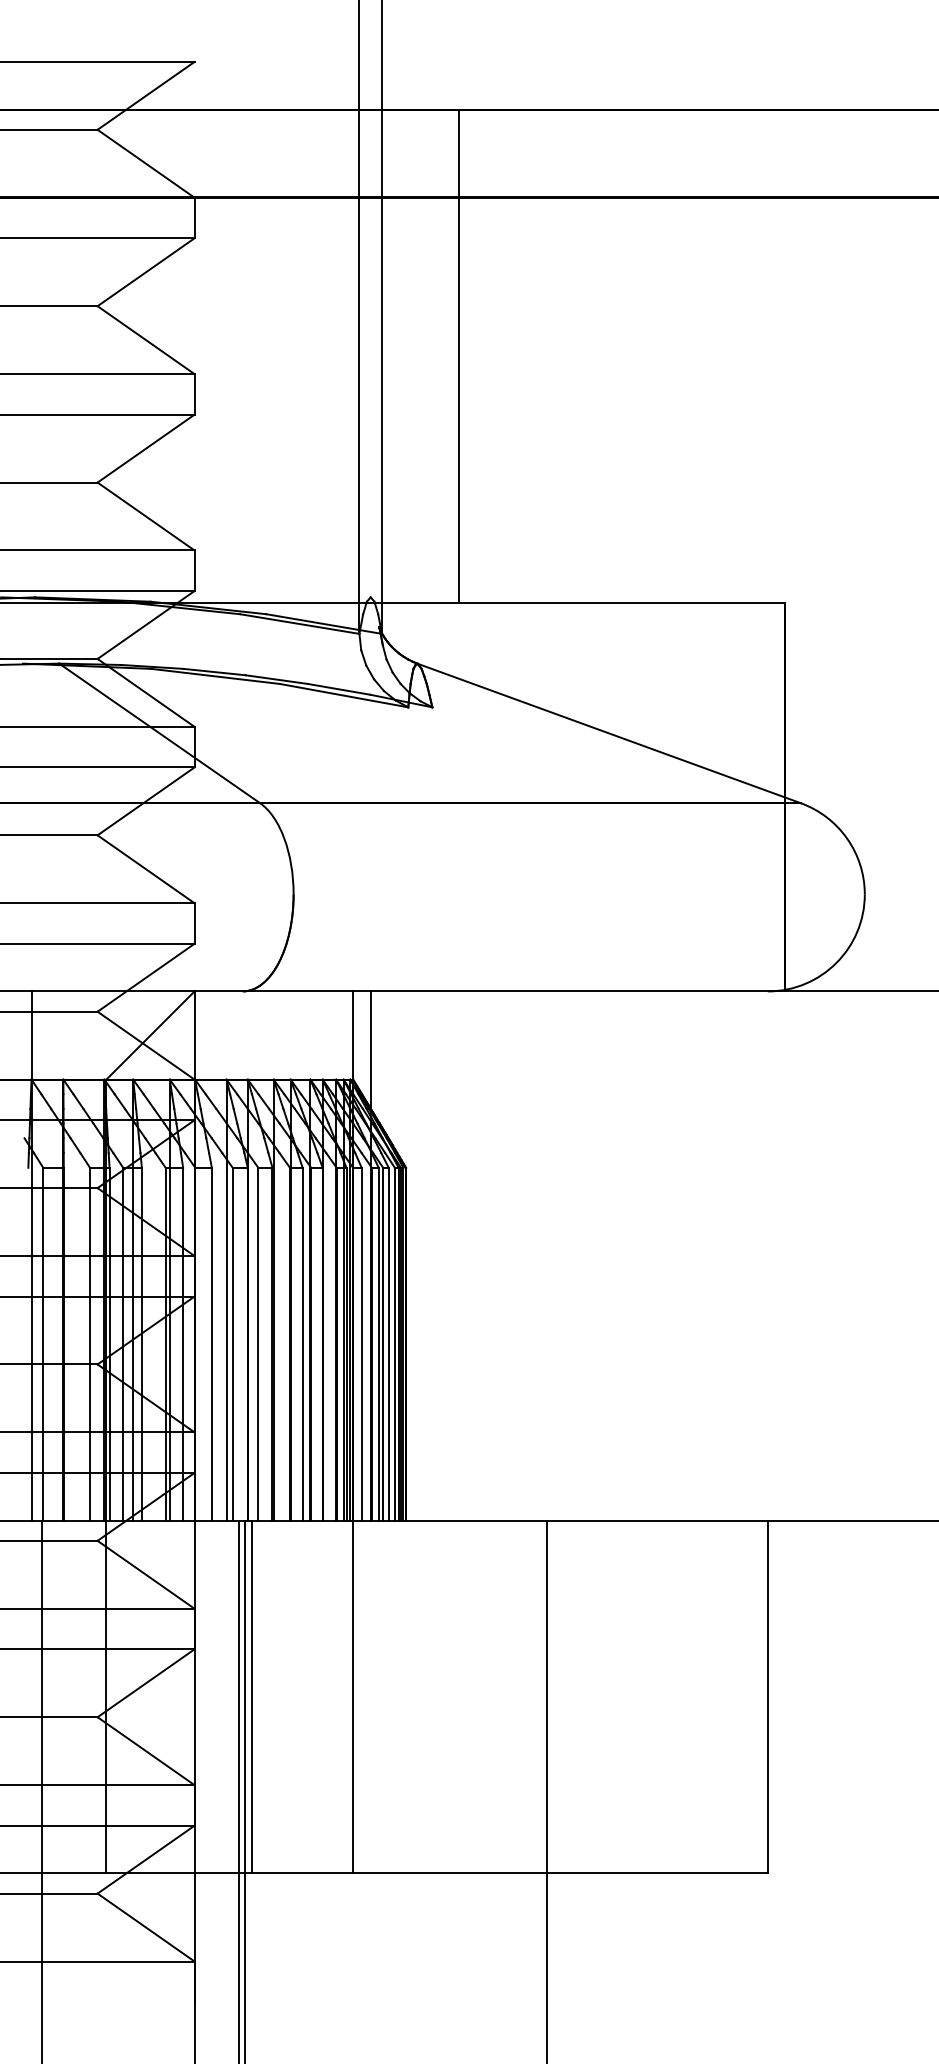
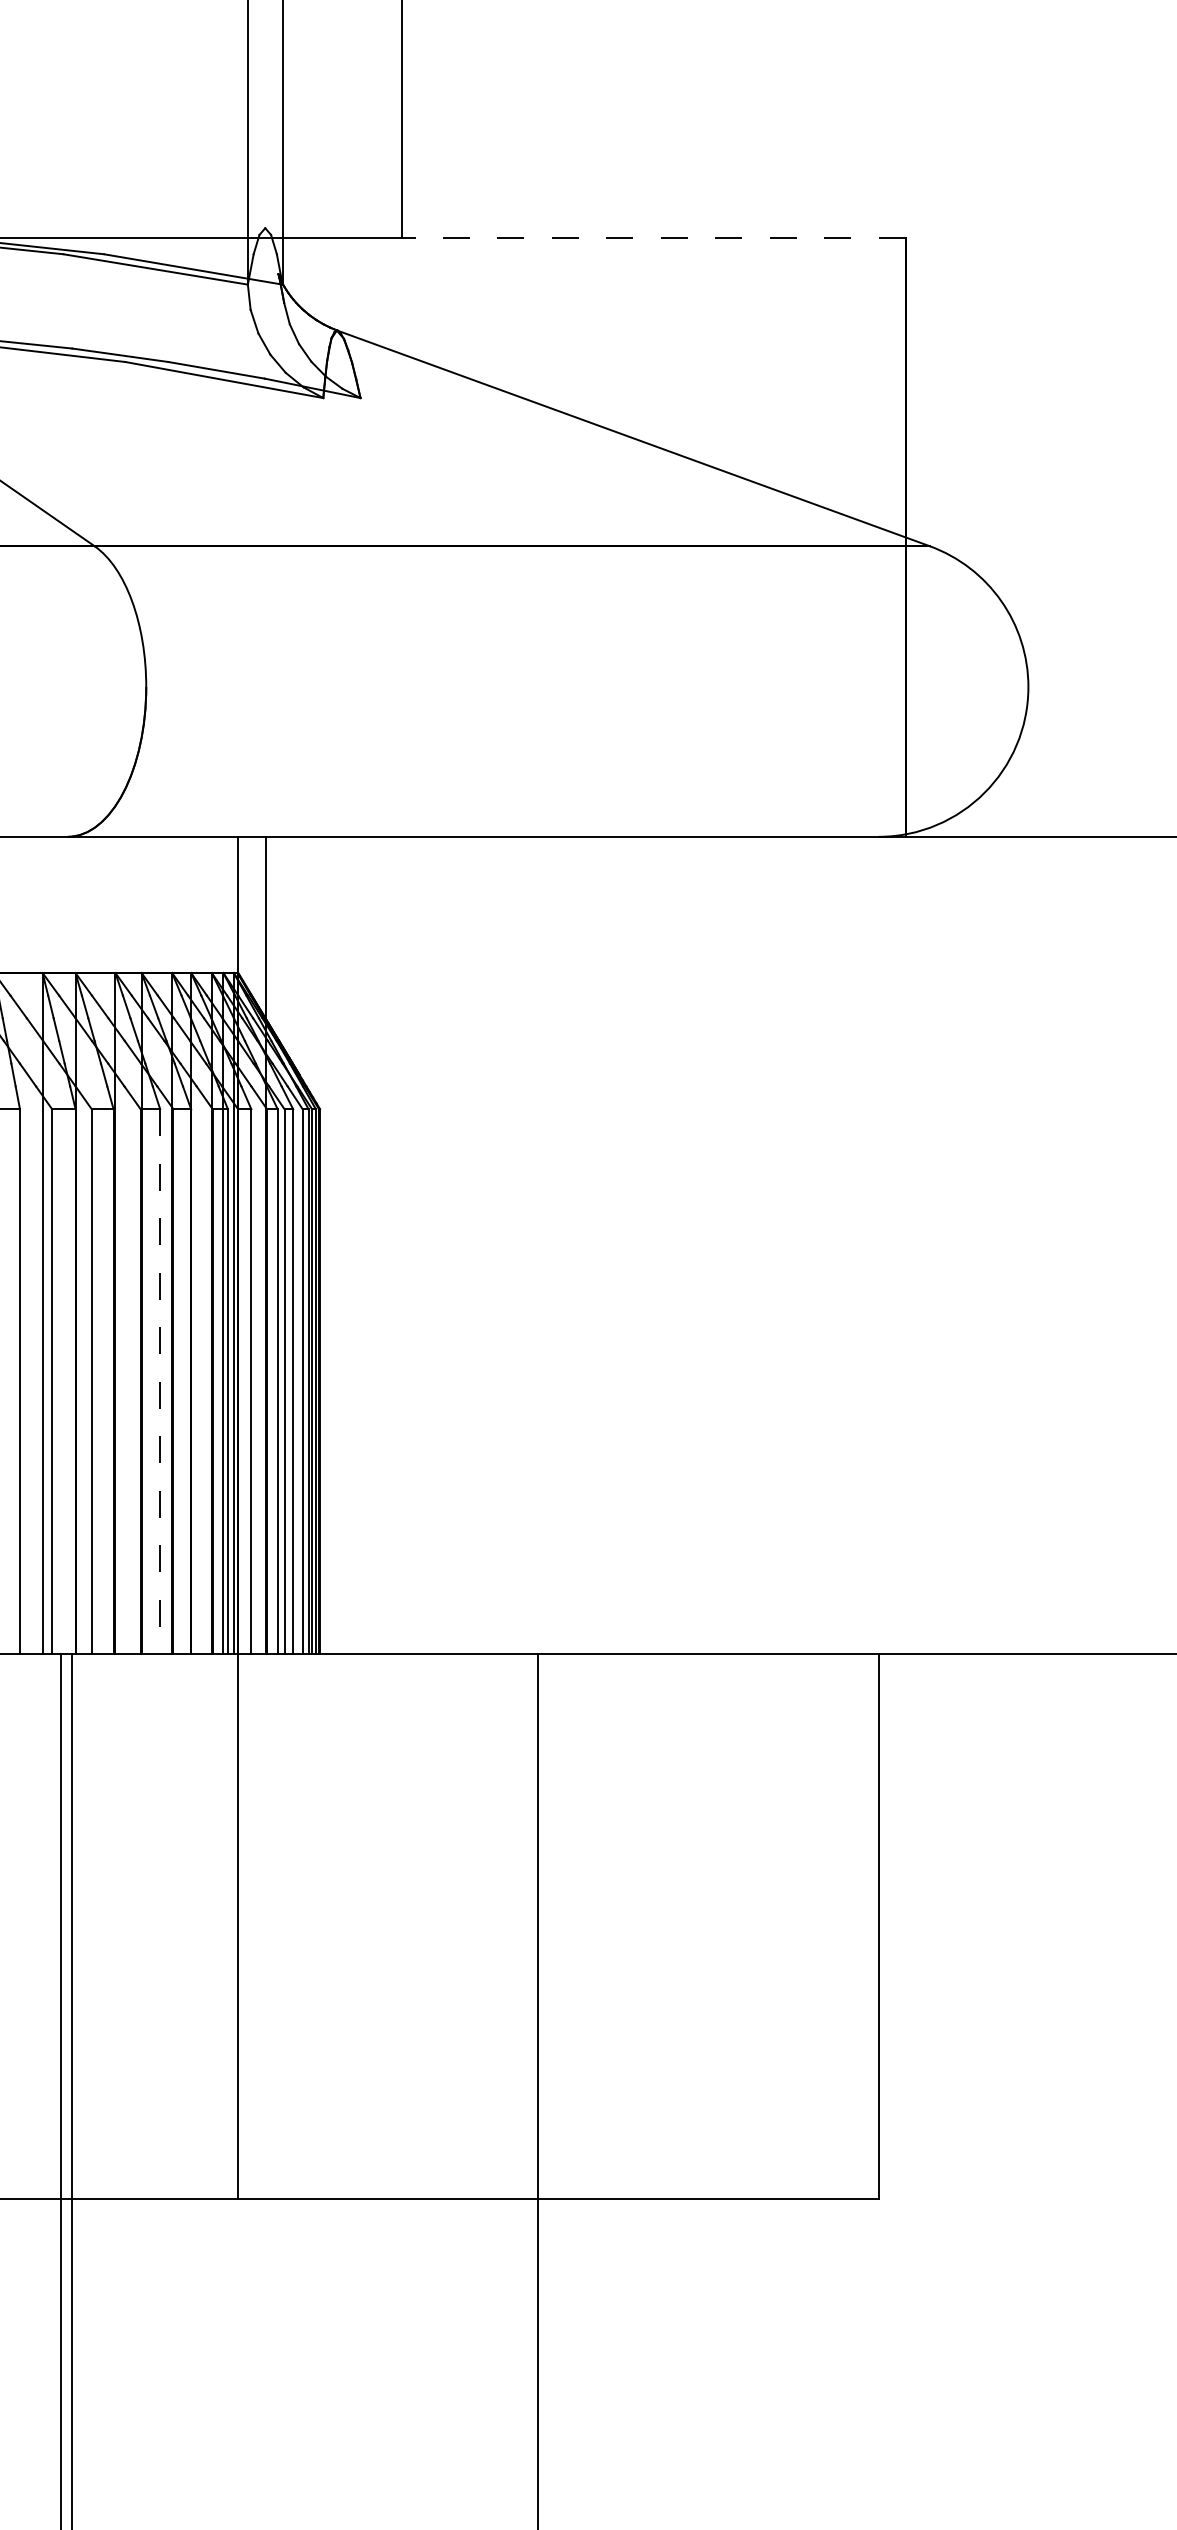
line: (621, 603) -> (652, 237), solid -> dashed
line: (302, 1344) -> (159, 1382), solid -> dashed
line: (252, 1696) -> (82, 1925), removed

